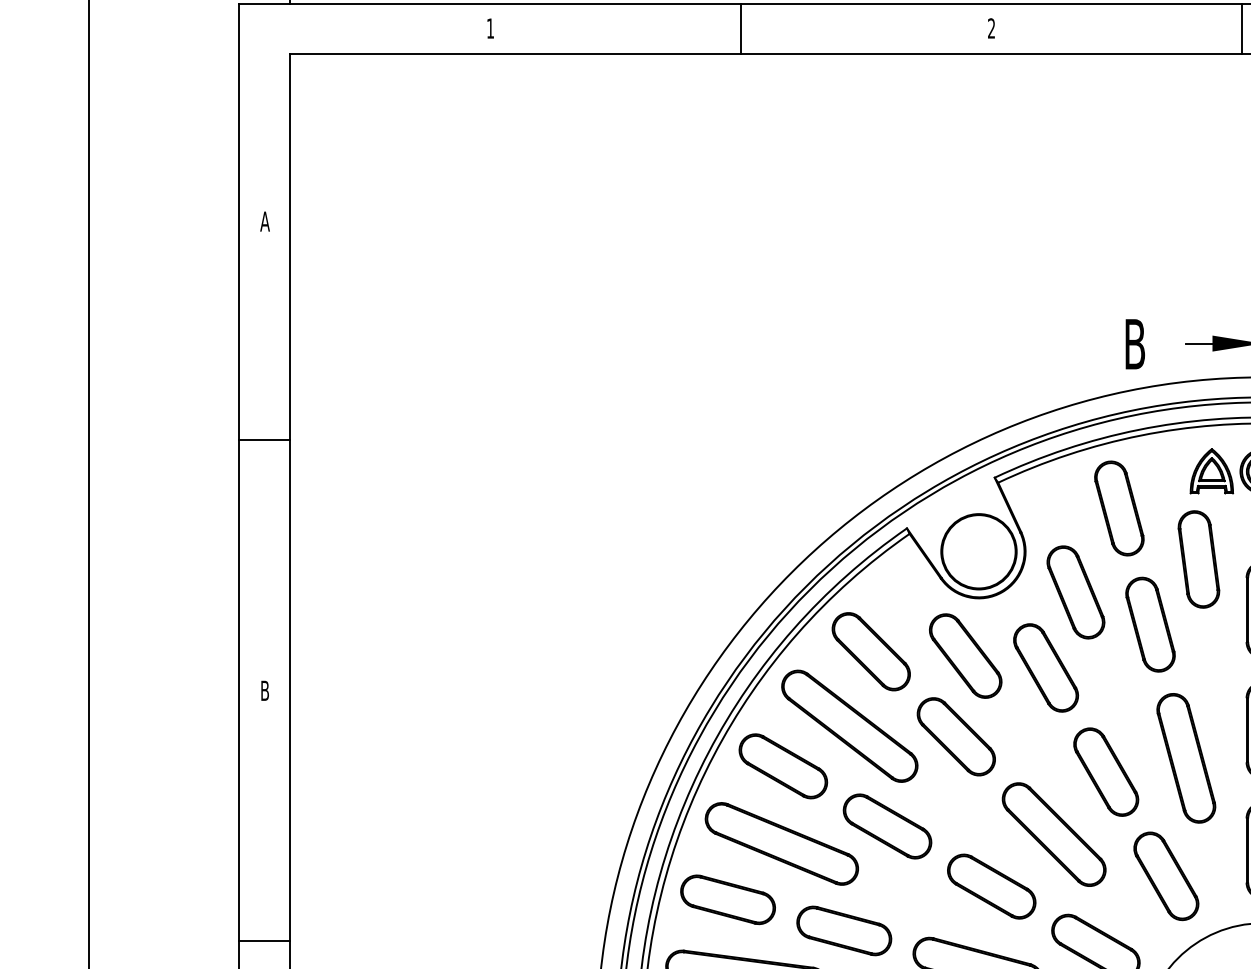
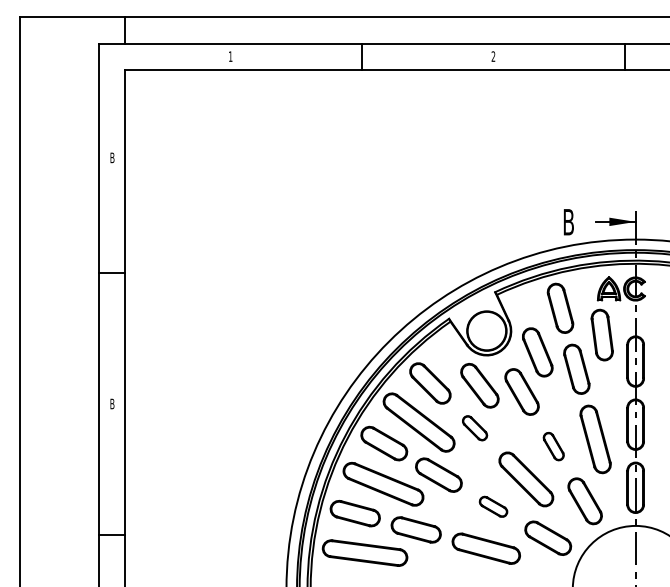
text: (265, 220) -> (112, 157), A -> B
part: (955, 737) -> (474, 428), size x0.6
part: (1105, 771) -> (553, 446), size x0.6
part: (991, 886) -> (493, 506), size x0.6

